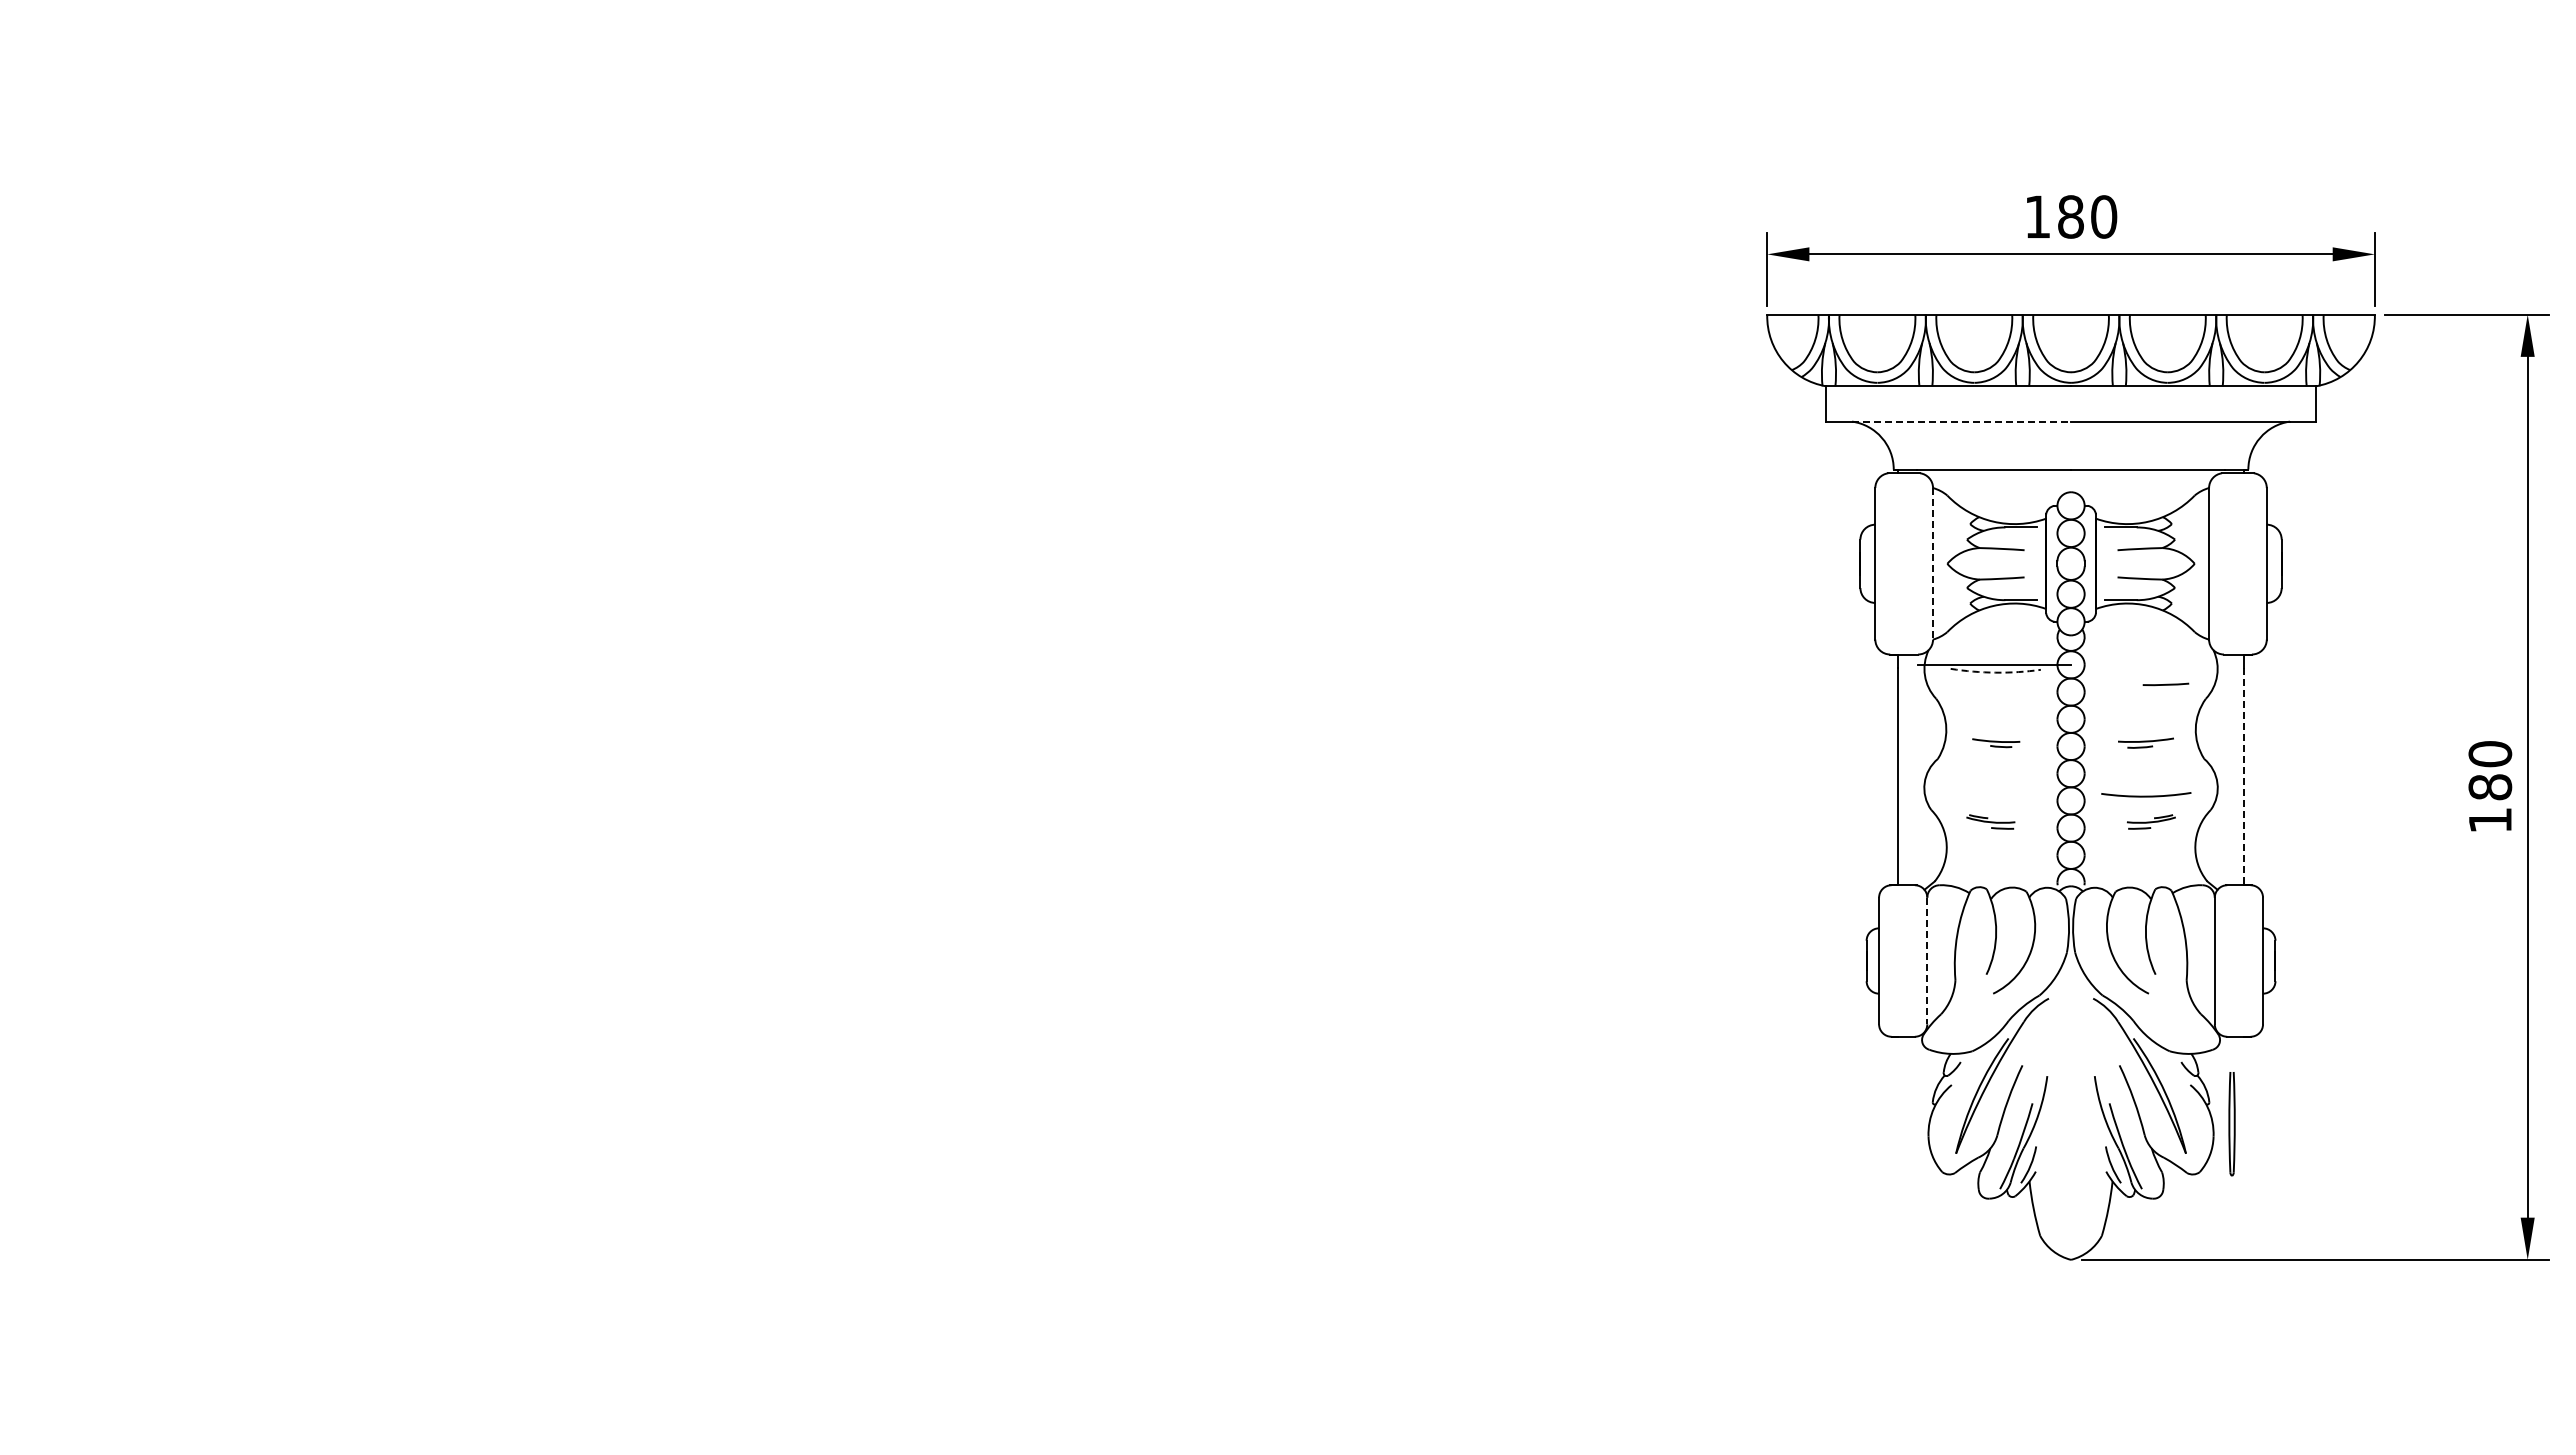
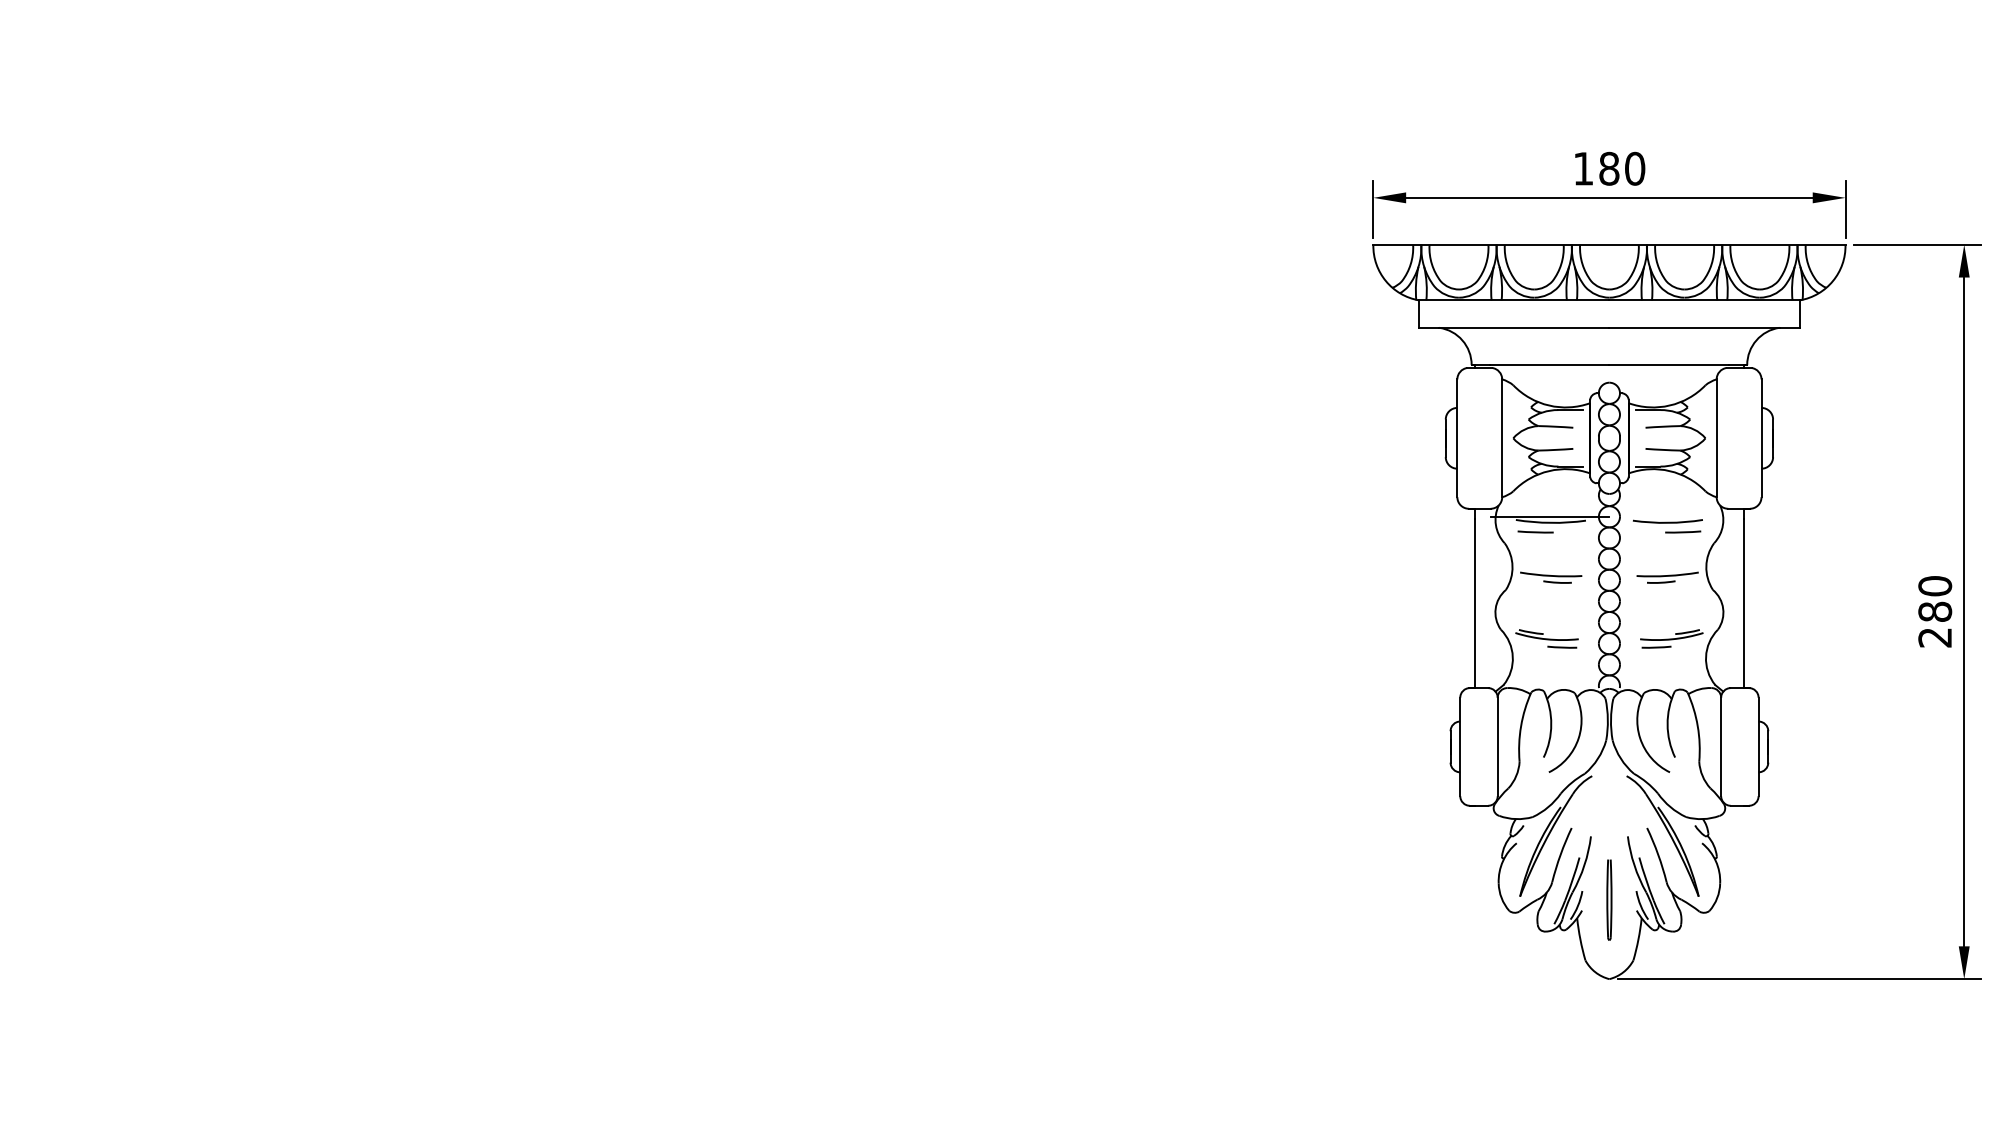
line: (1962, 421) -> (1525, 327), dashed -> solid
line: (1933, 563) -> (1502, 438), dashed -> solid
arc: (1995, 672) -> (1550, 522), dashed -> solid
line: (1976, 684) -> (1535, 532), added
part: (1996, 742) -> (1551, 577), size x1.67
part: (2145, 742) -> (1667, 577), size x1.43
line: (2243, 776) -> (1743, 603), dashed -> solid
arc: (2146, 795) -> (1668, 521), moved
text: (2489, 820) -> (1934, 637), 180 -> 280
part: (1990, 821) -> (1546, 638), size x1.67
part: (2151, 821) -> (1671, 638), size x1.67
line: (1927, 961) -> (1497, 747), dashed -> solid
part: (2231, 1124) -> (1609, 900), moved

